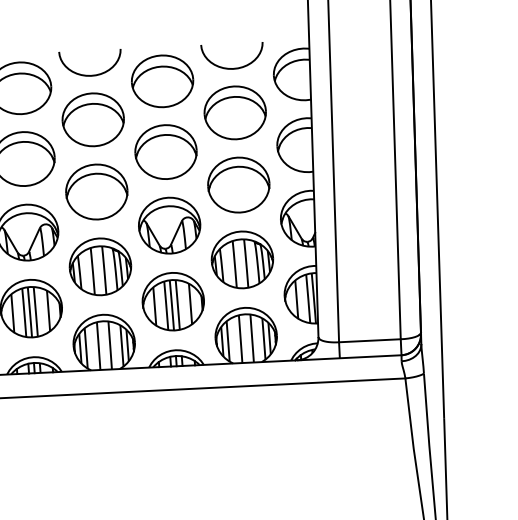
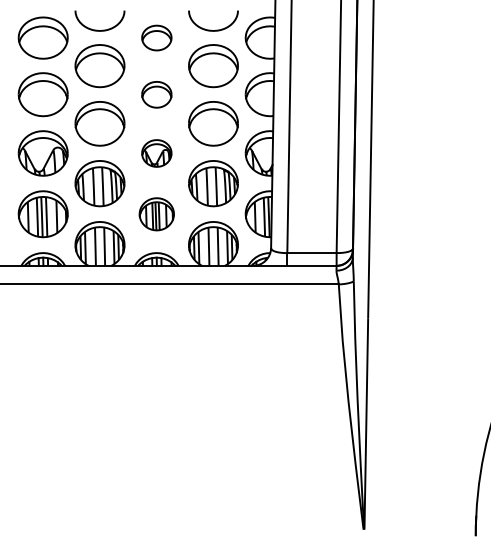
part: (162, 80) -> (156, 37), size x0.6
part: (165, 151) -> (156, 94), size x0.6
part: (169, 225) -> (156, 153), size x0.6
part: (173, 302) -> (156, 214), size x0.7

